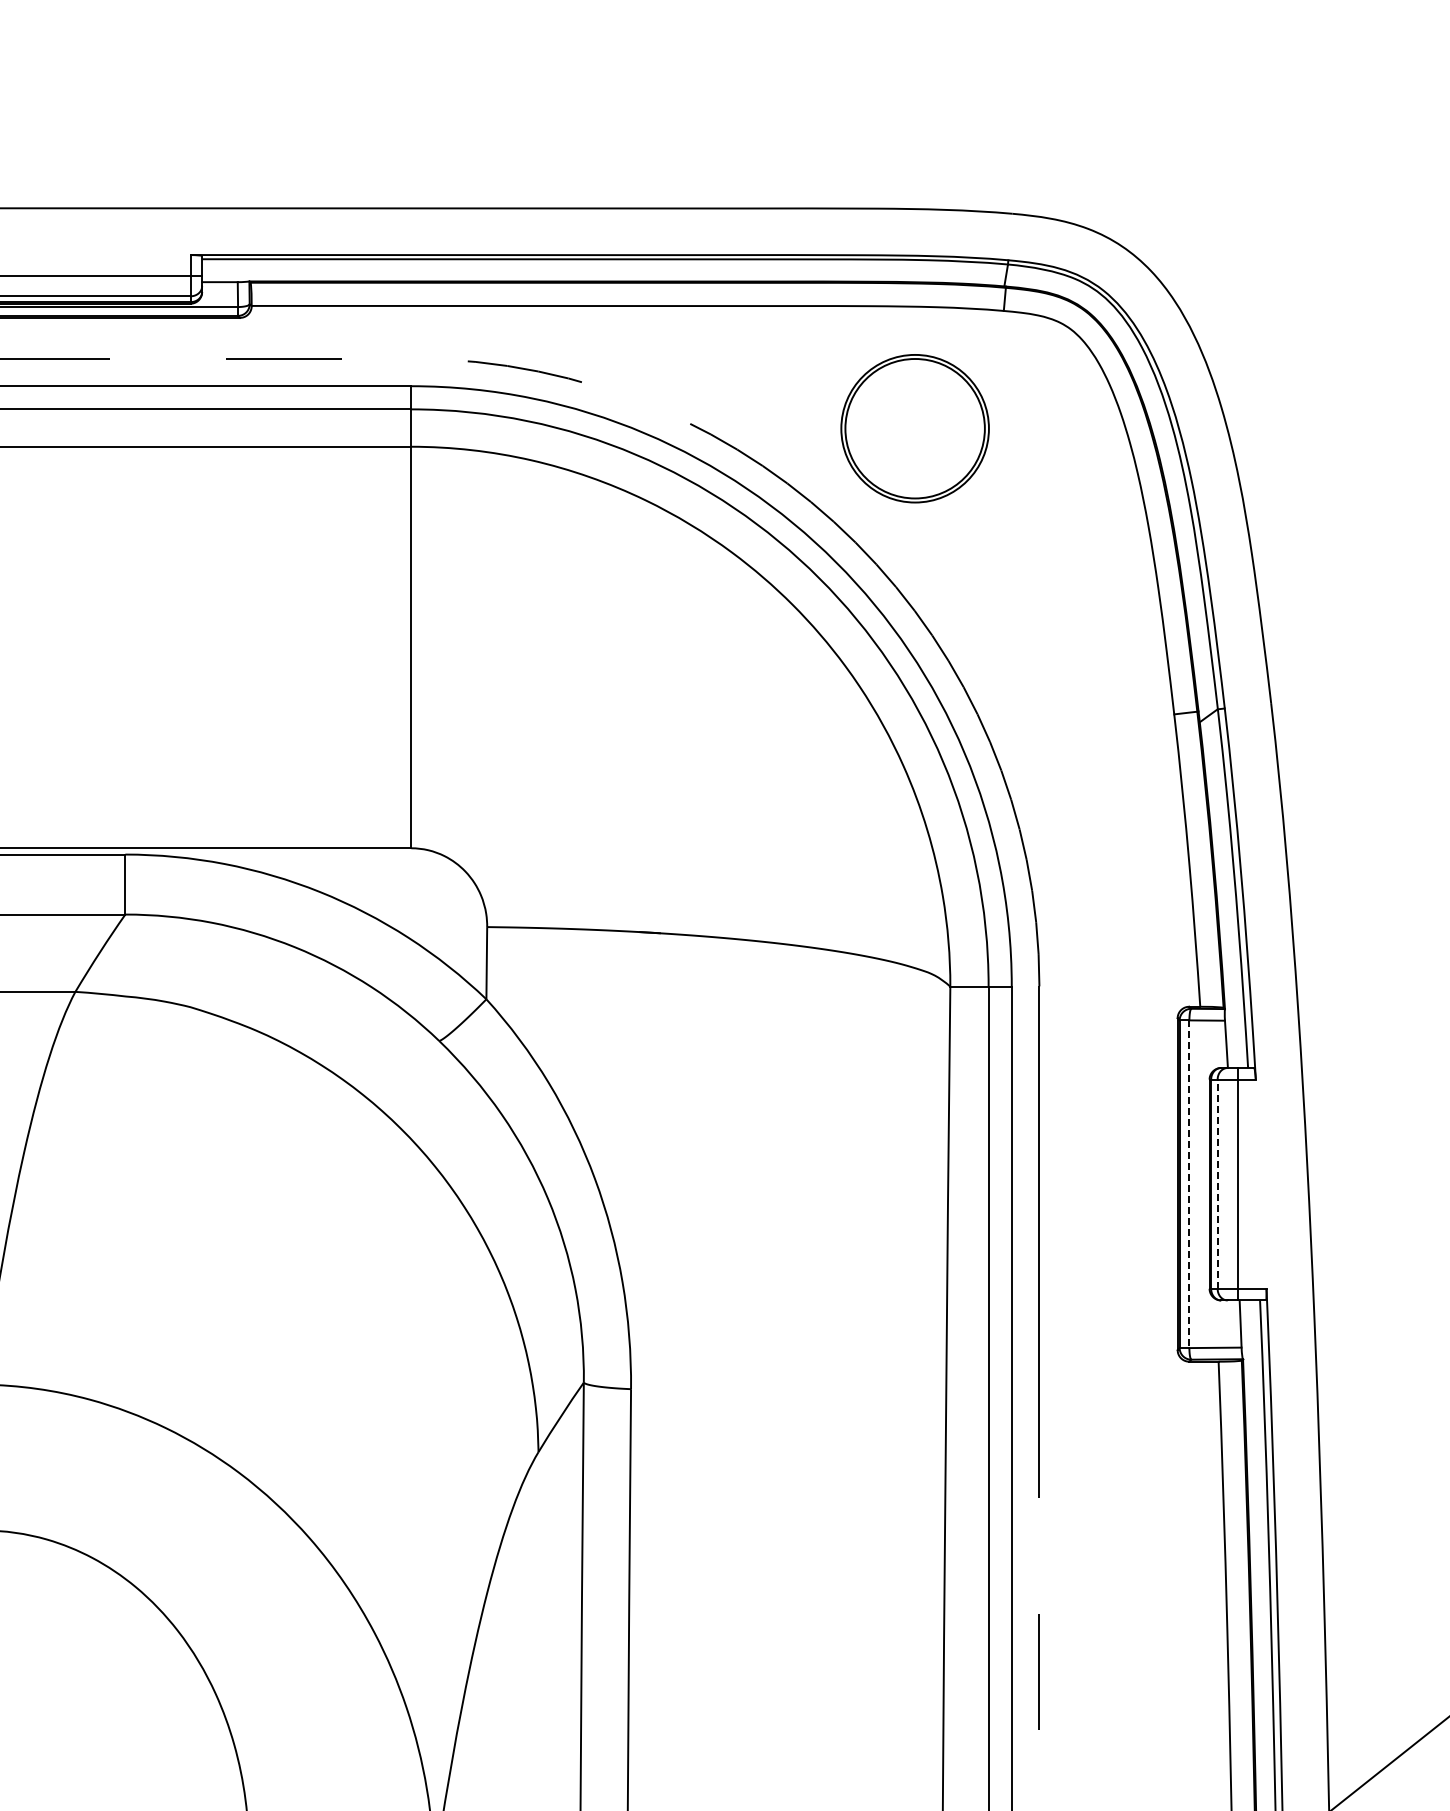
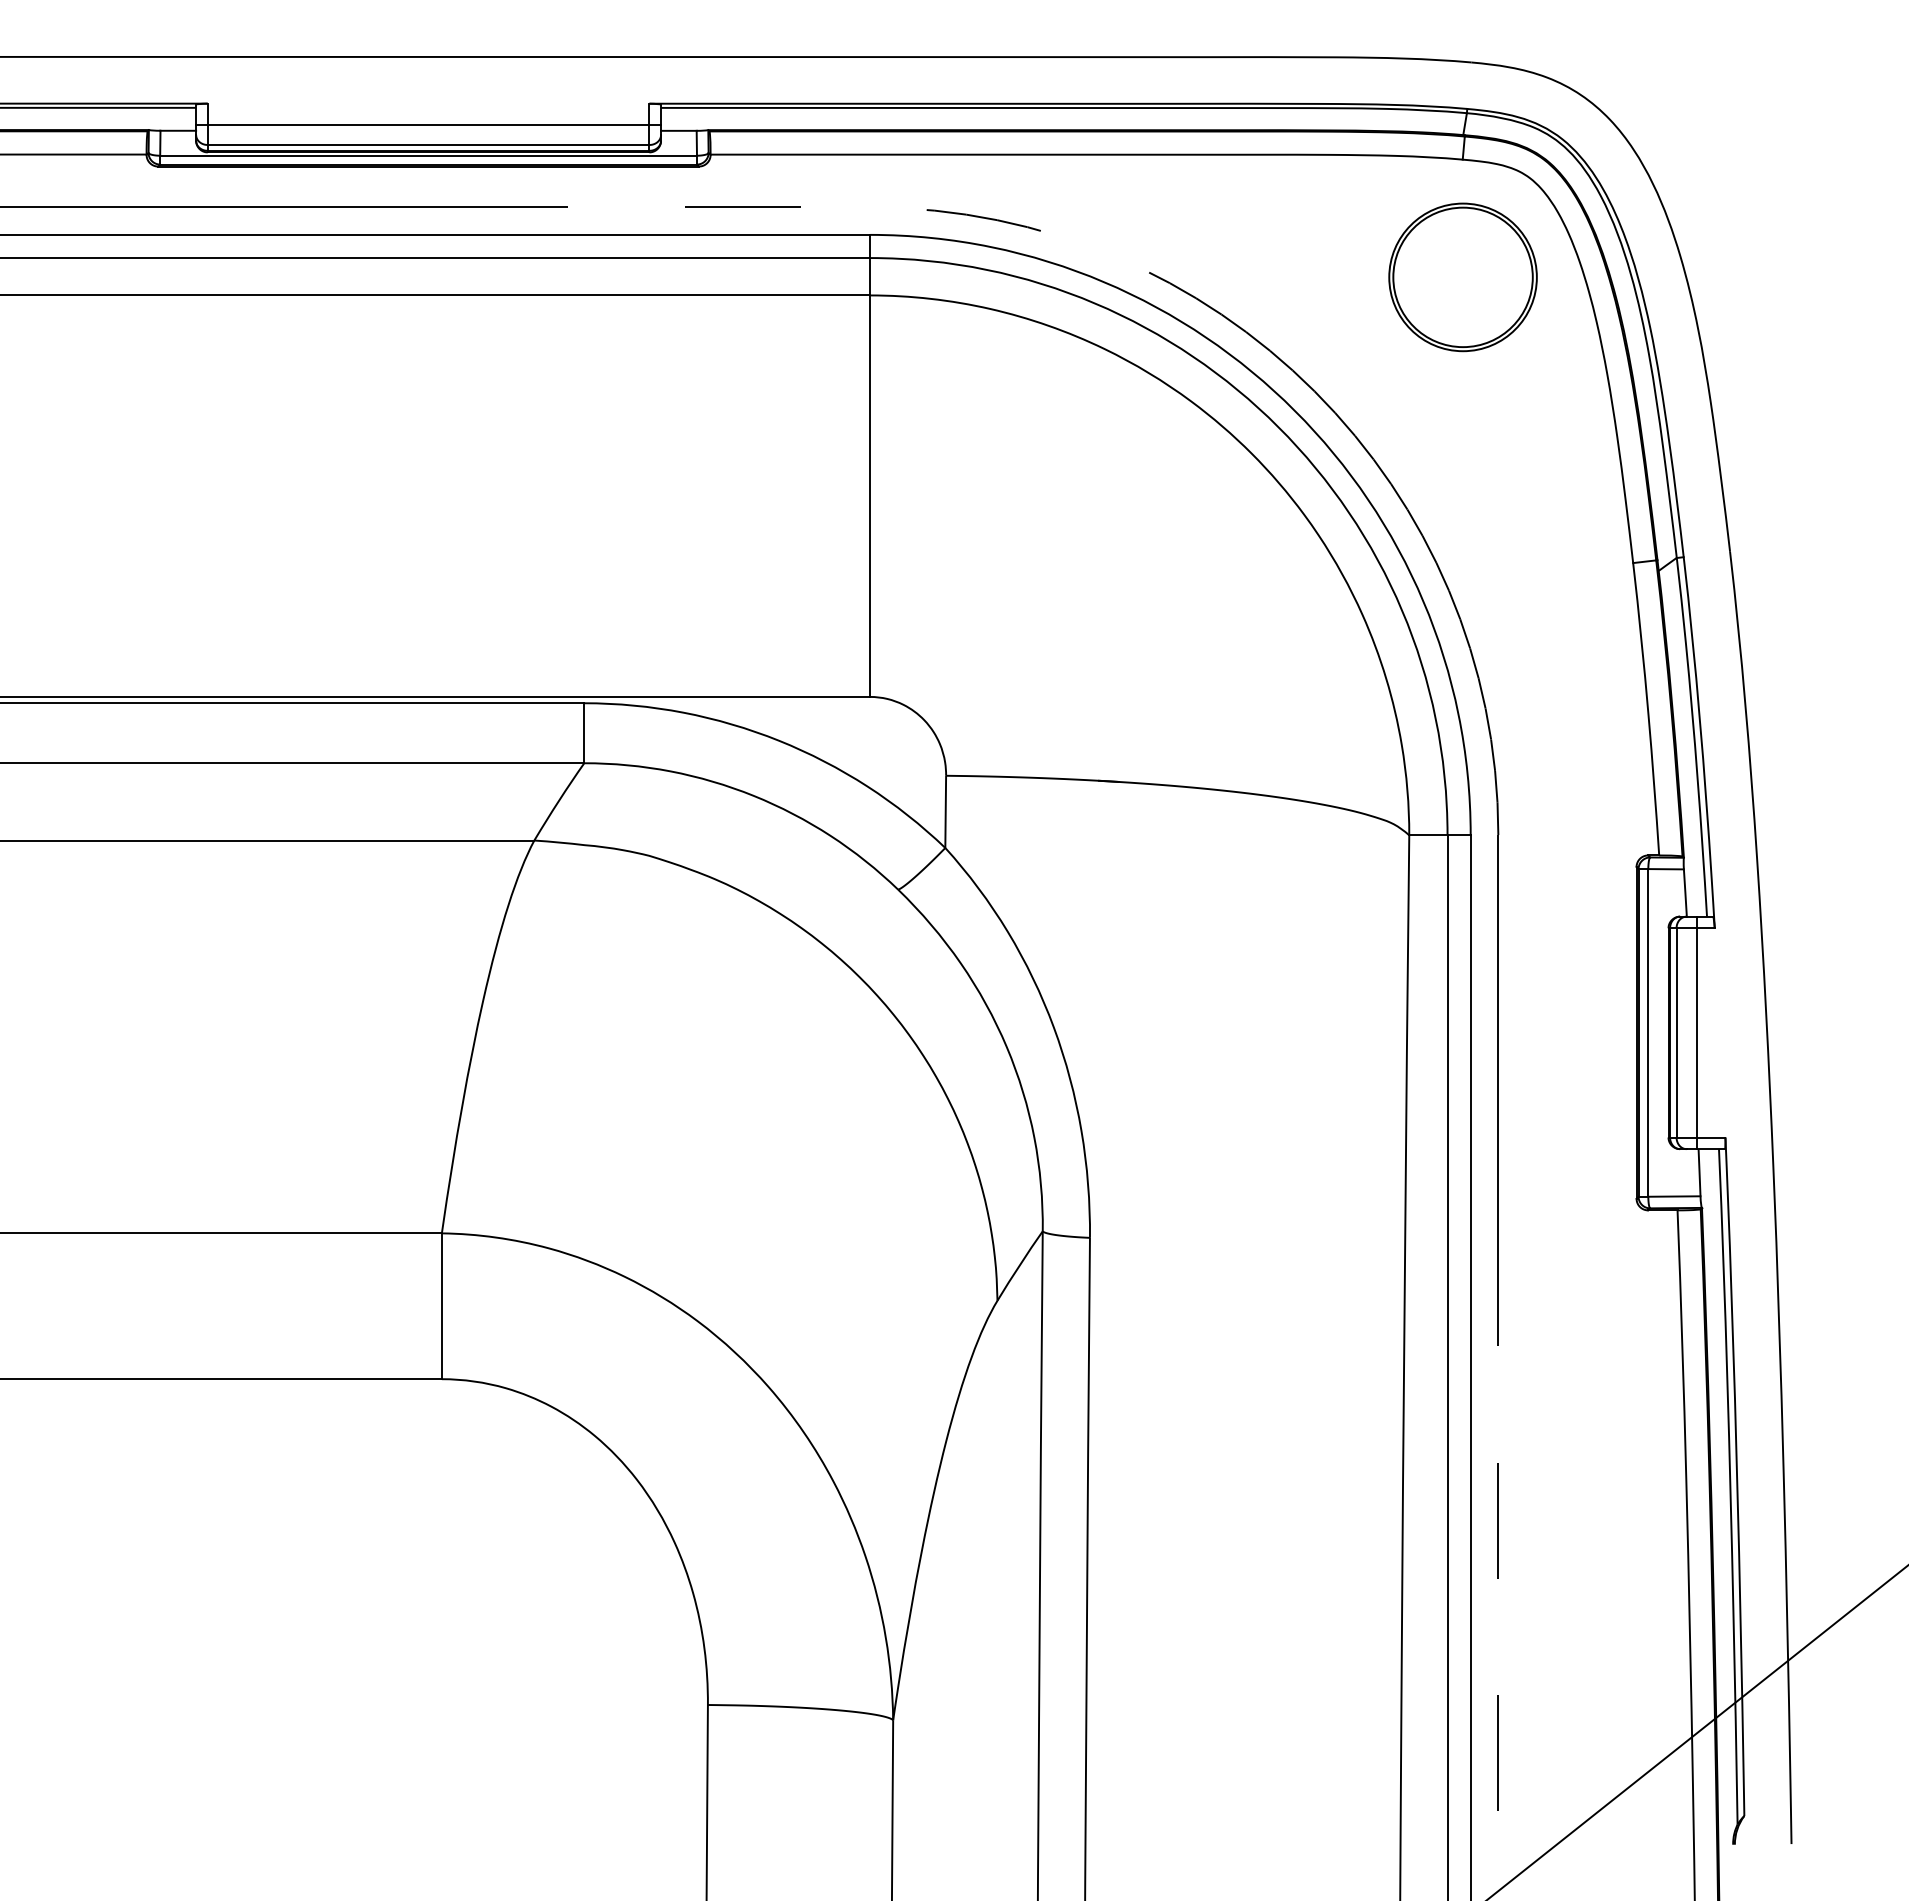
part: (914, 428) -> (1462, 277), moved
line: (1189, 1183) -> (1648, 1032), dashed -> solid
line: (1217, 1183) -> (1676, 1032), dashed -> solid

